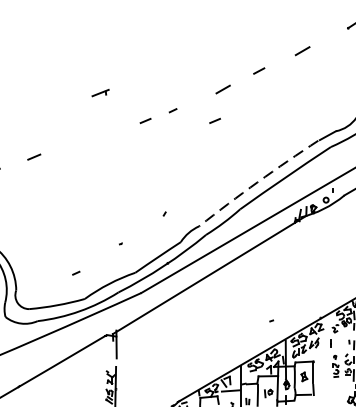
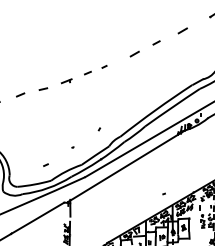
part: (100, 93) -> (66, 81), moved
line: (214, 119) -> (129, 72), removed
line: (72, 146) -> (43, 88), added
arc: (257, 182) -> (155, 110), dashed -> solid

